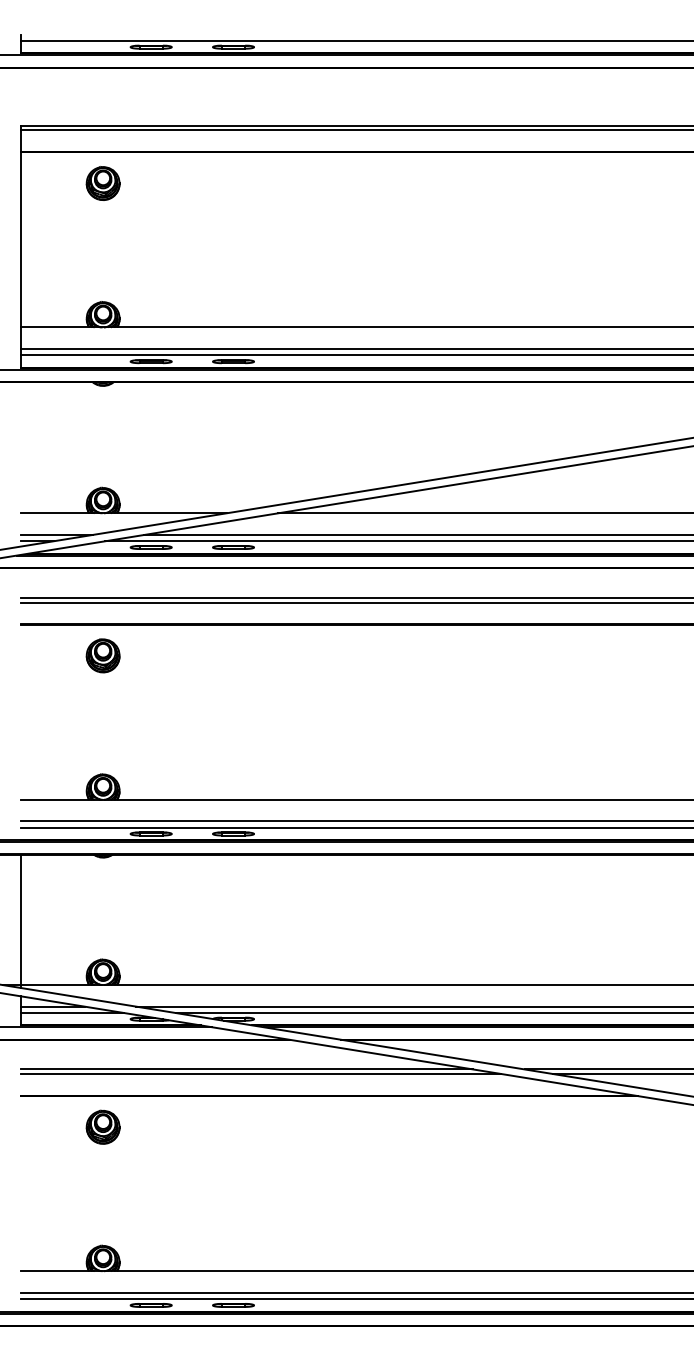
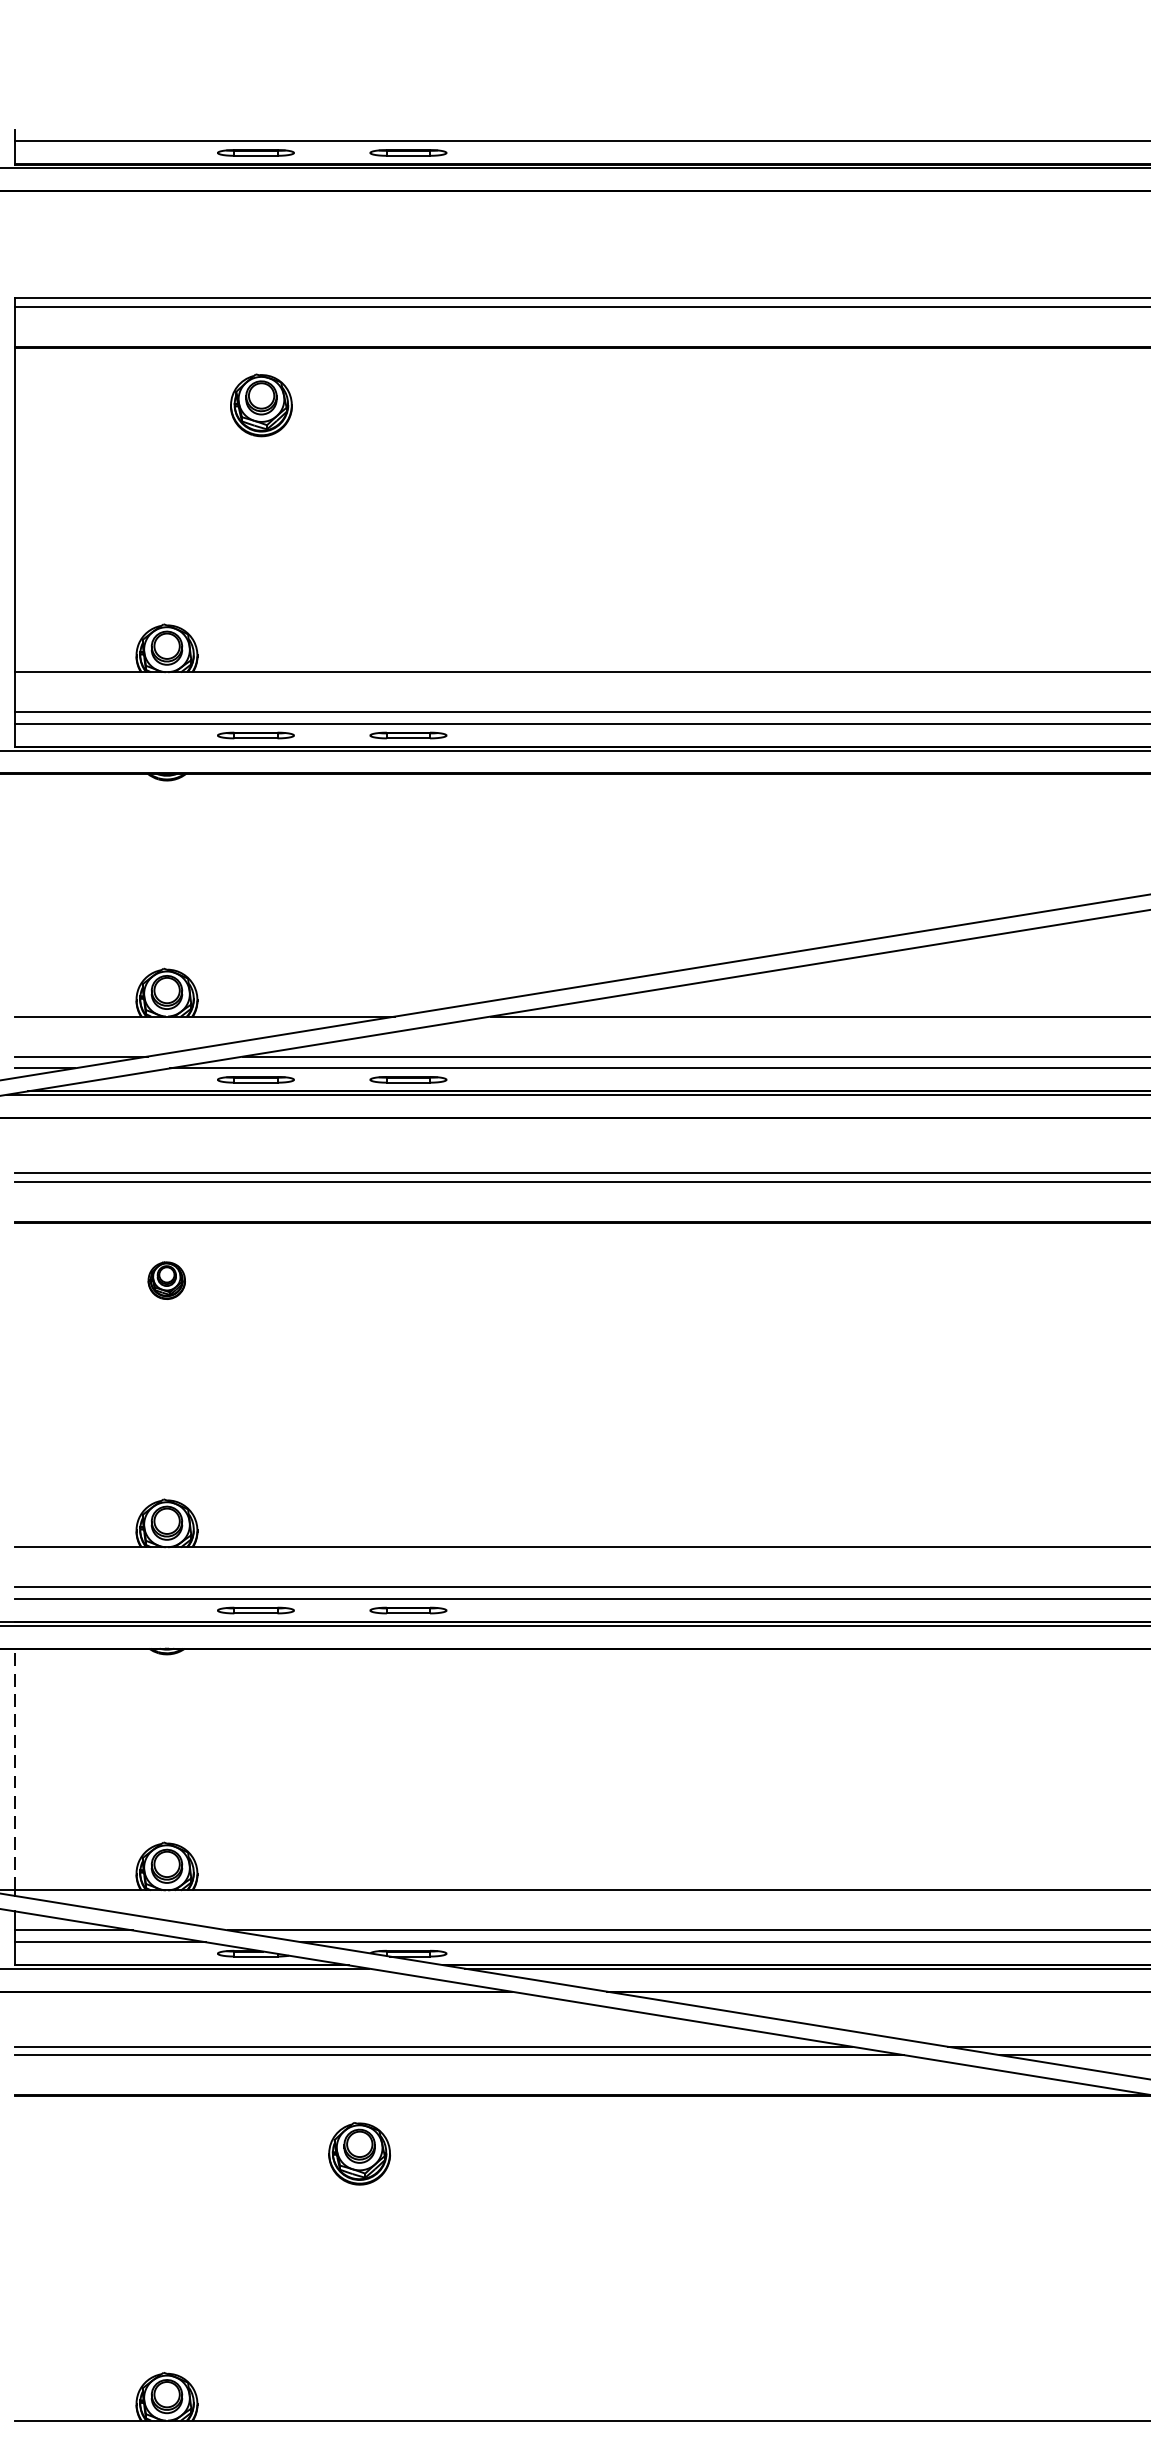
part: (102, 183) -> (260, 405), moved
part: (102, 655) -> (165, 1279), size x0.6
line: (20, 919) -> (13, 1768), solid -> dashed
part: (102, 1126) -> (358, 2152), moved

